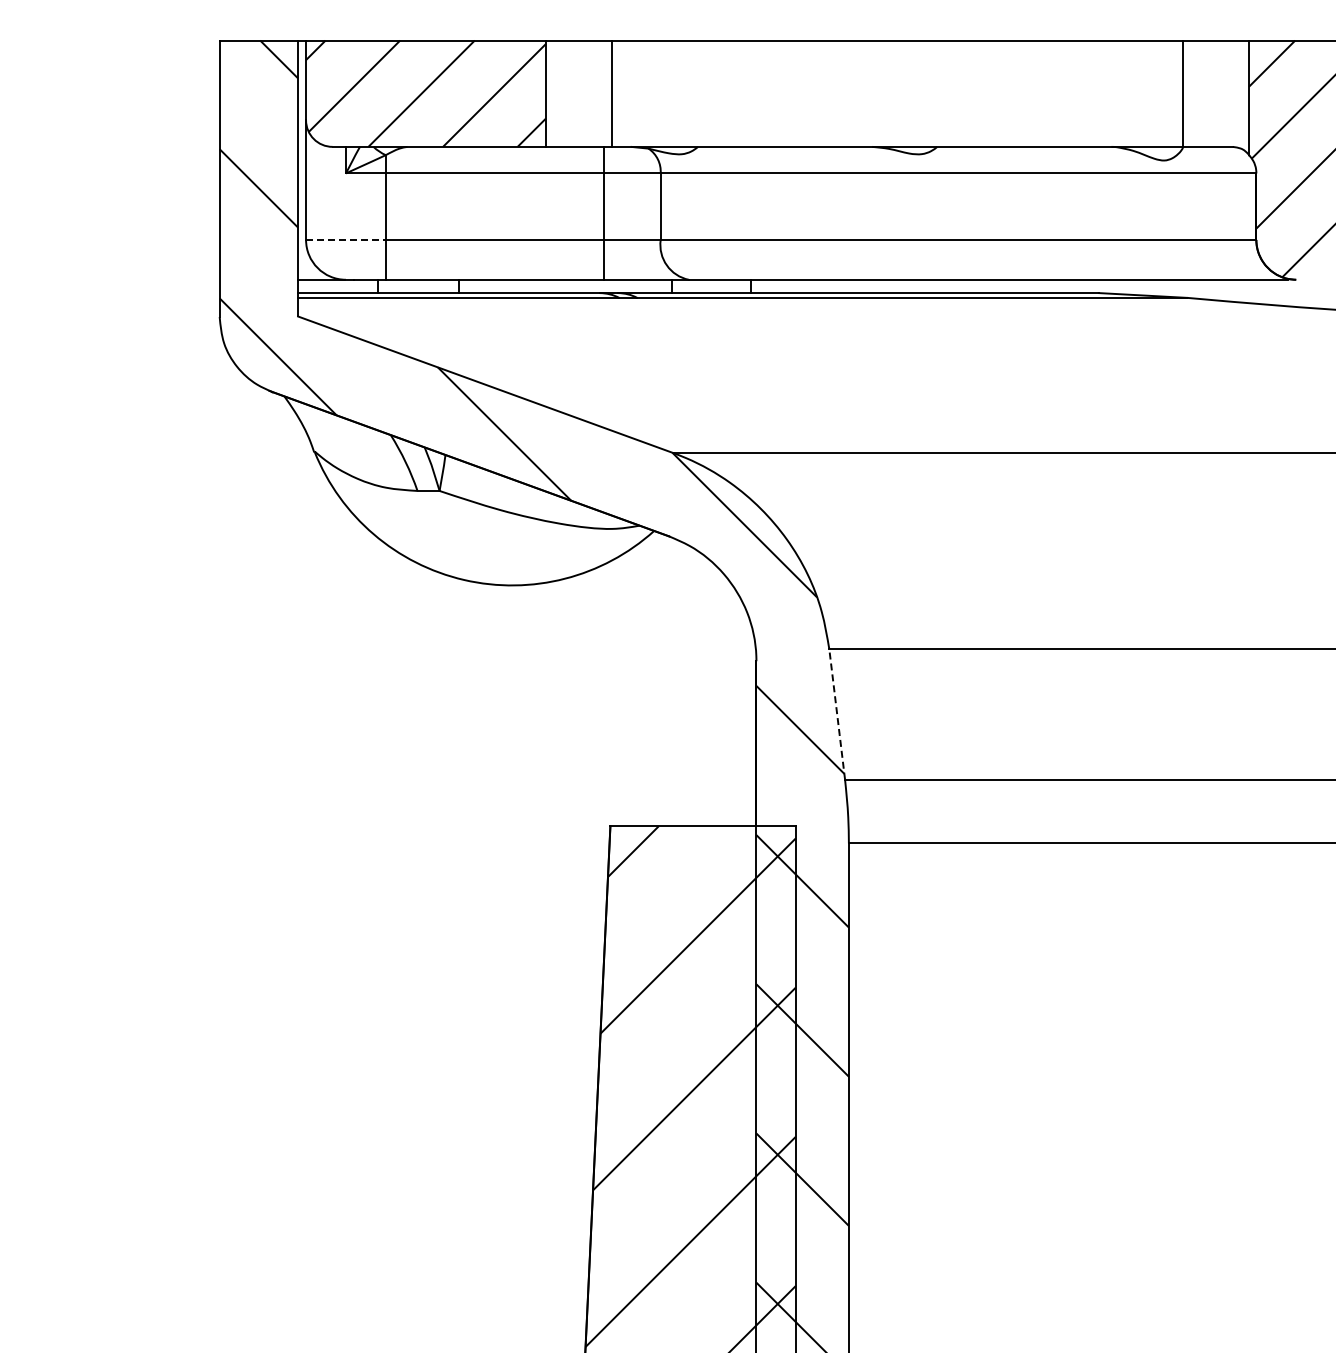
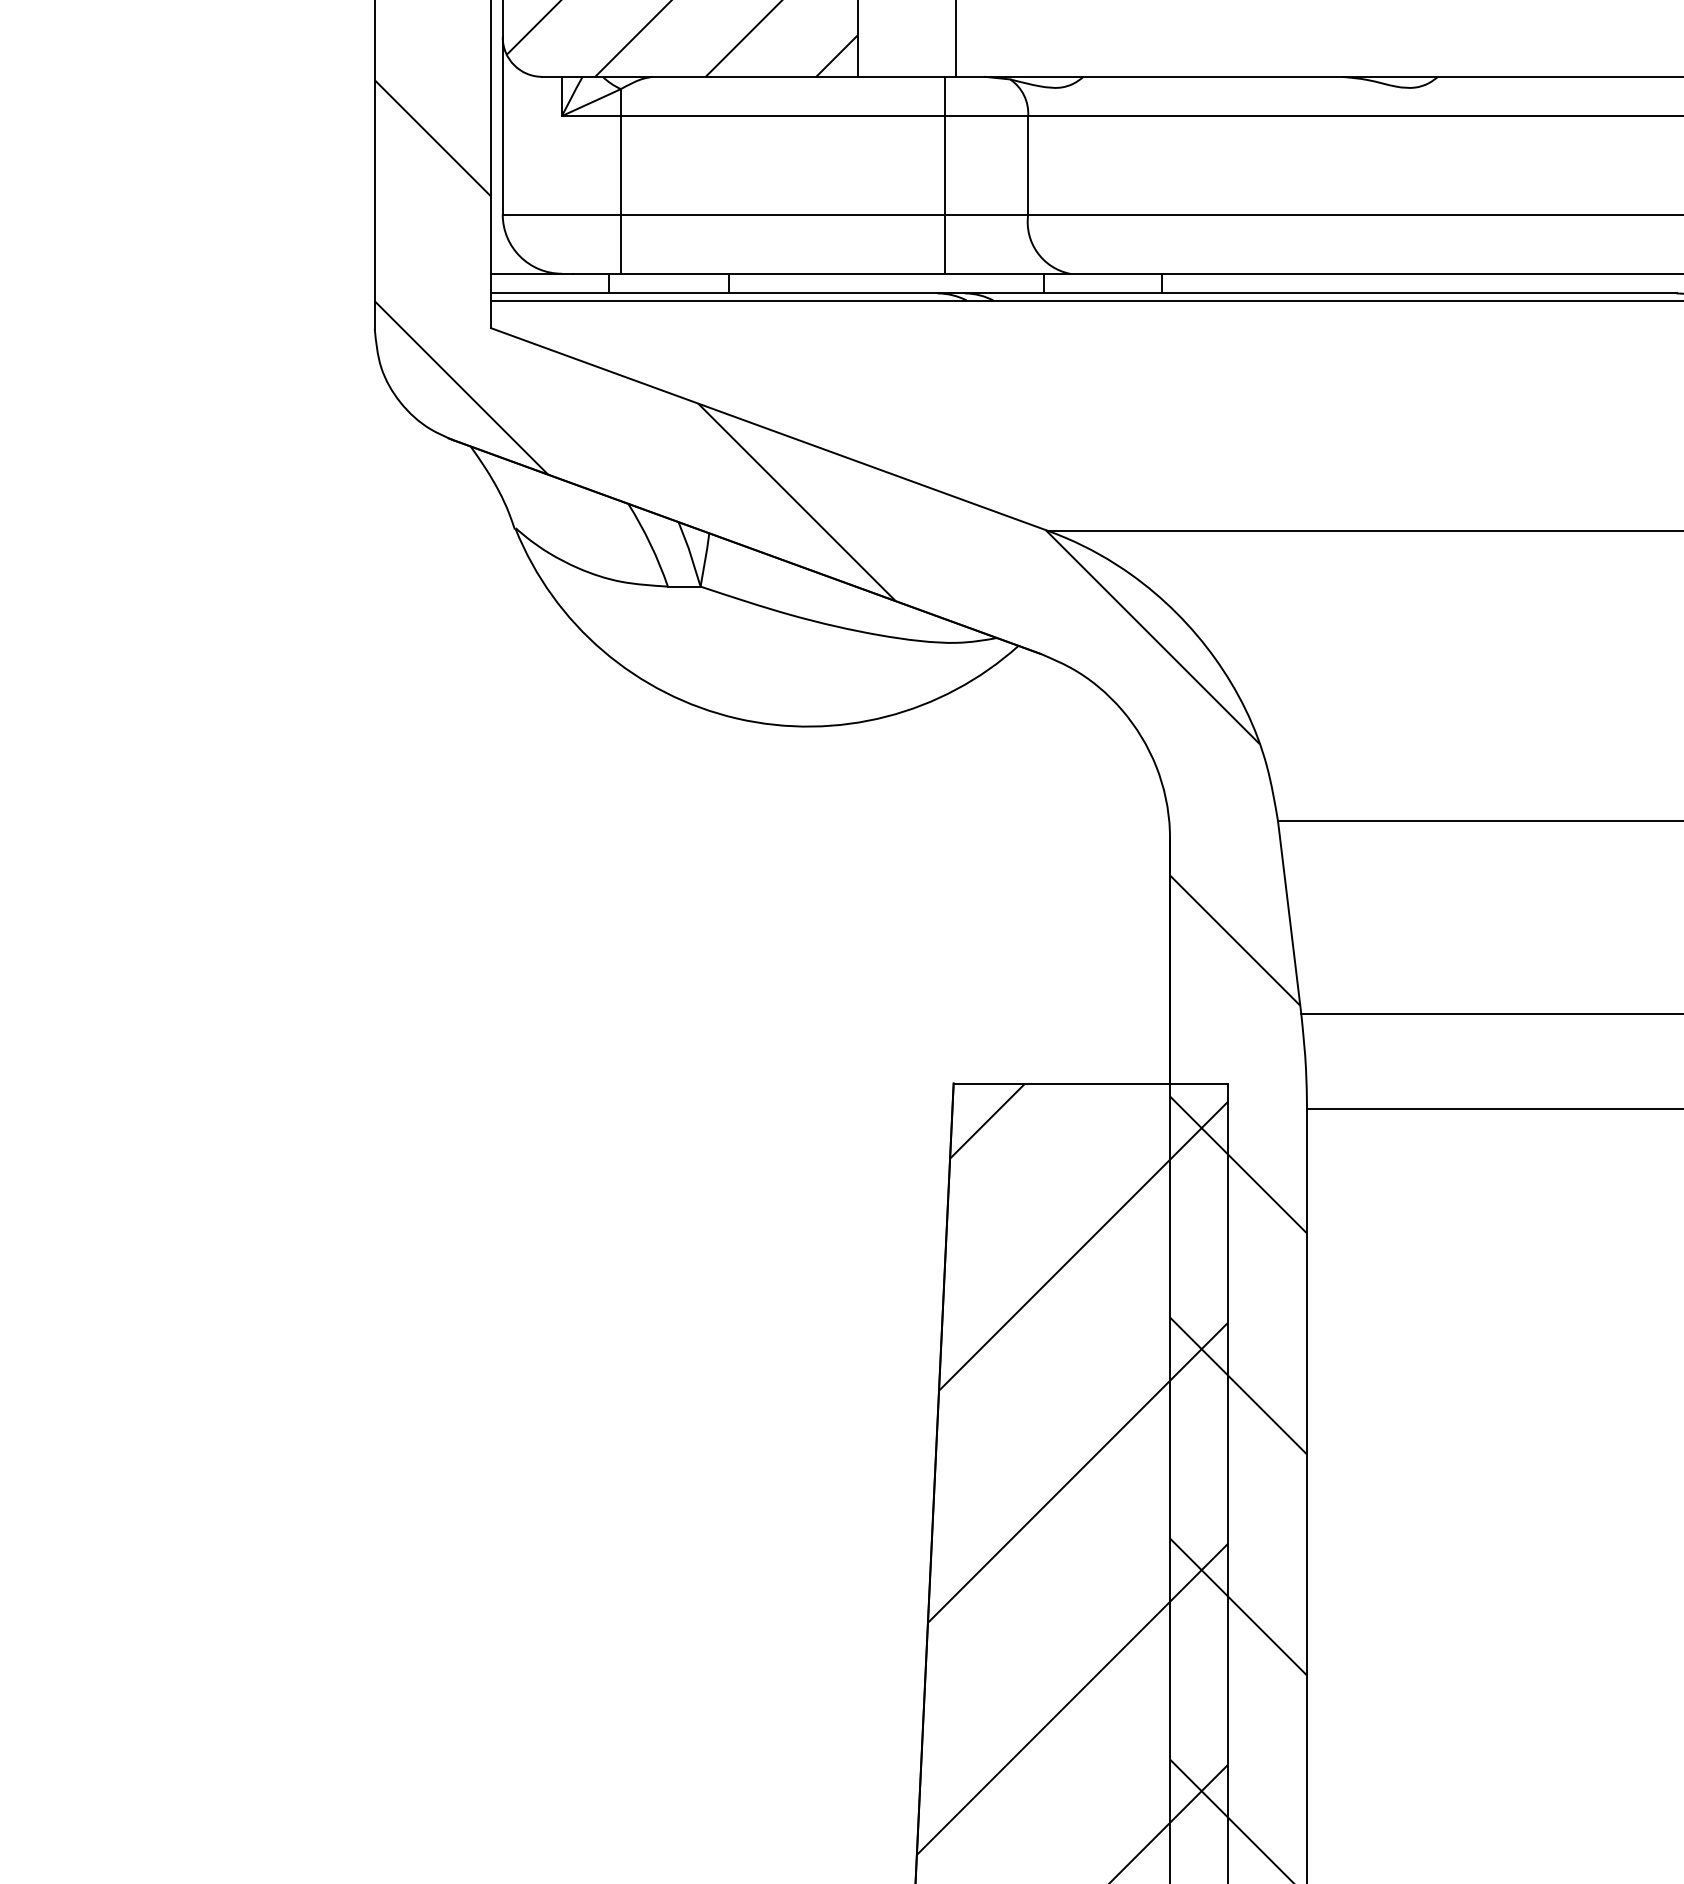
line: (345, 239) -> (561, 214), dashed -> solid
line: (837, 715) -> (1290, 919), dashed -> solid

